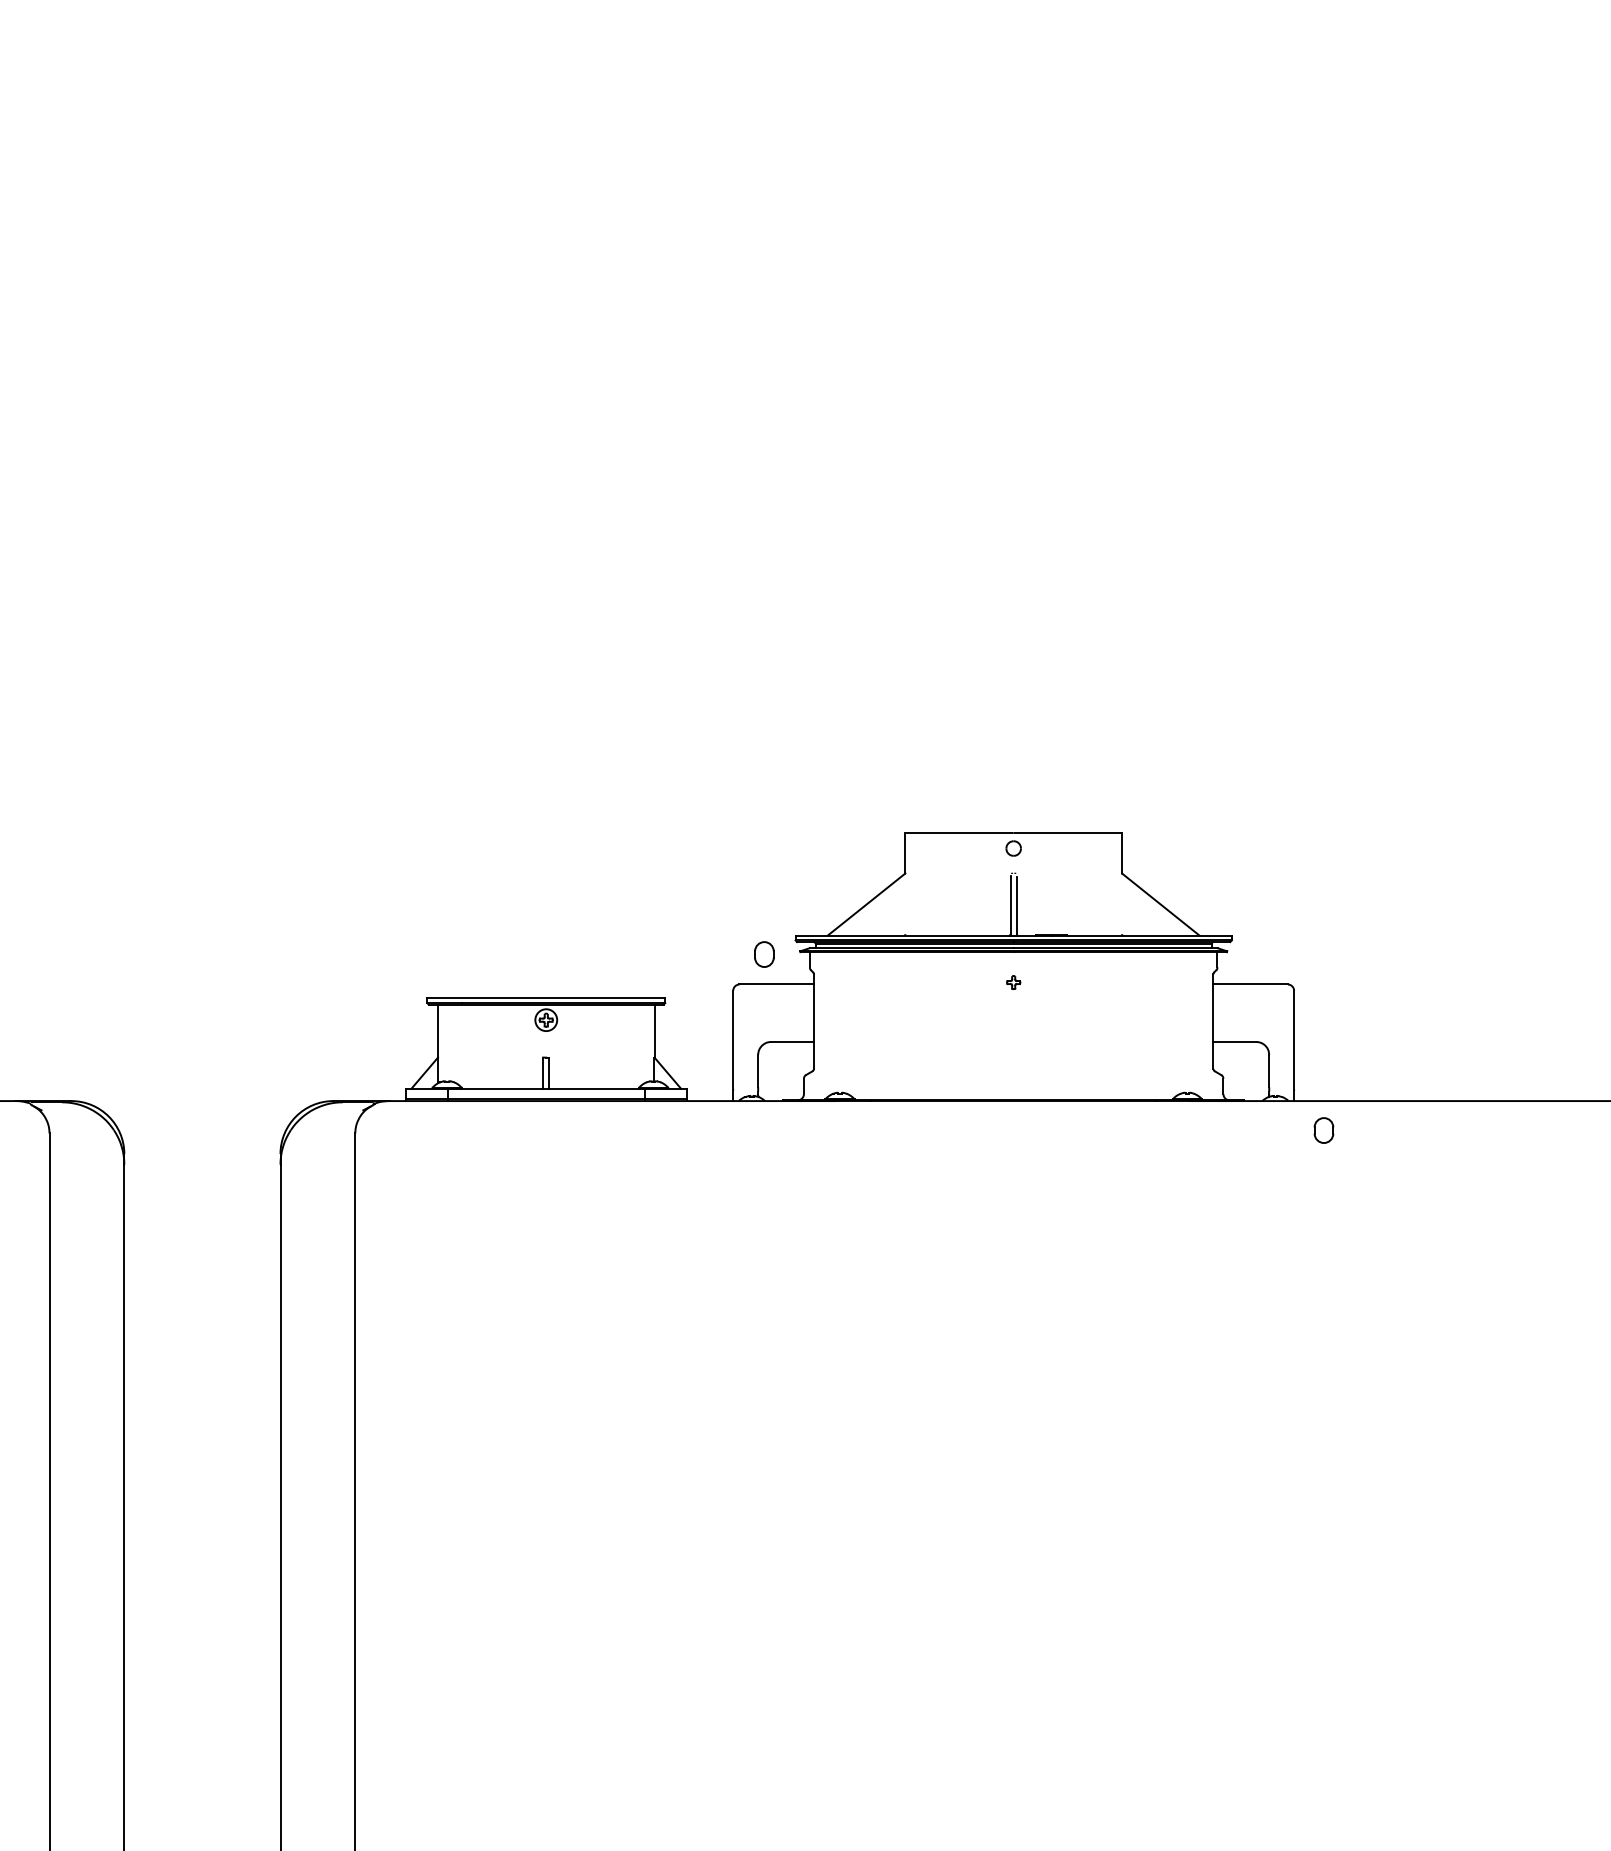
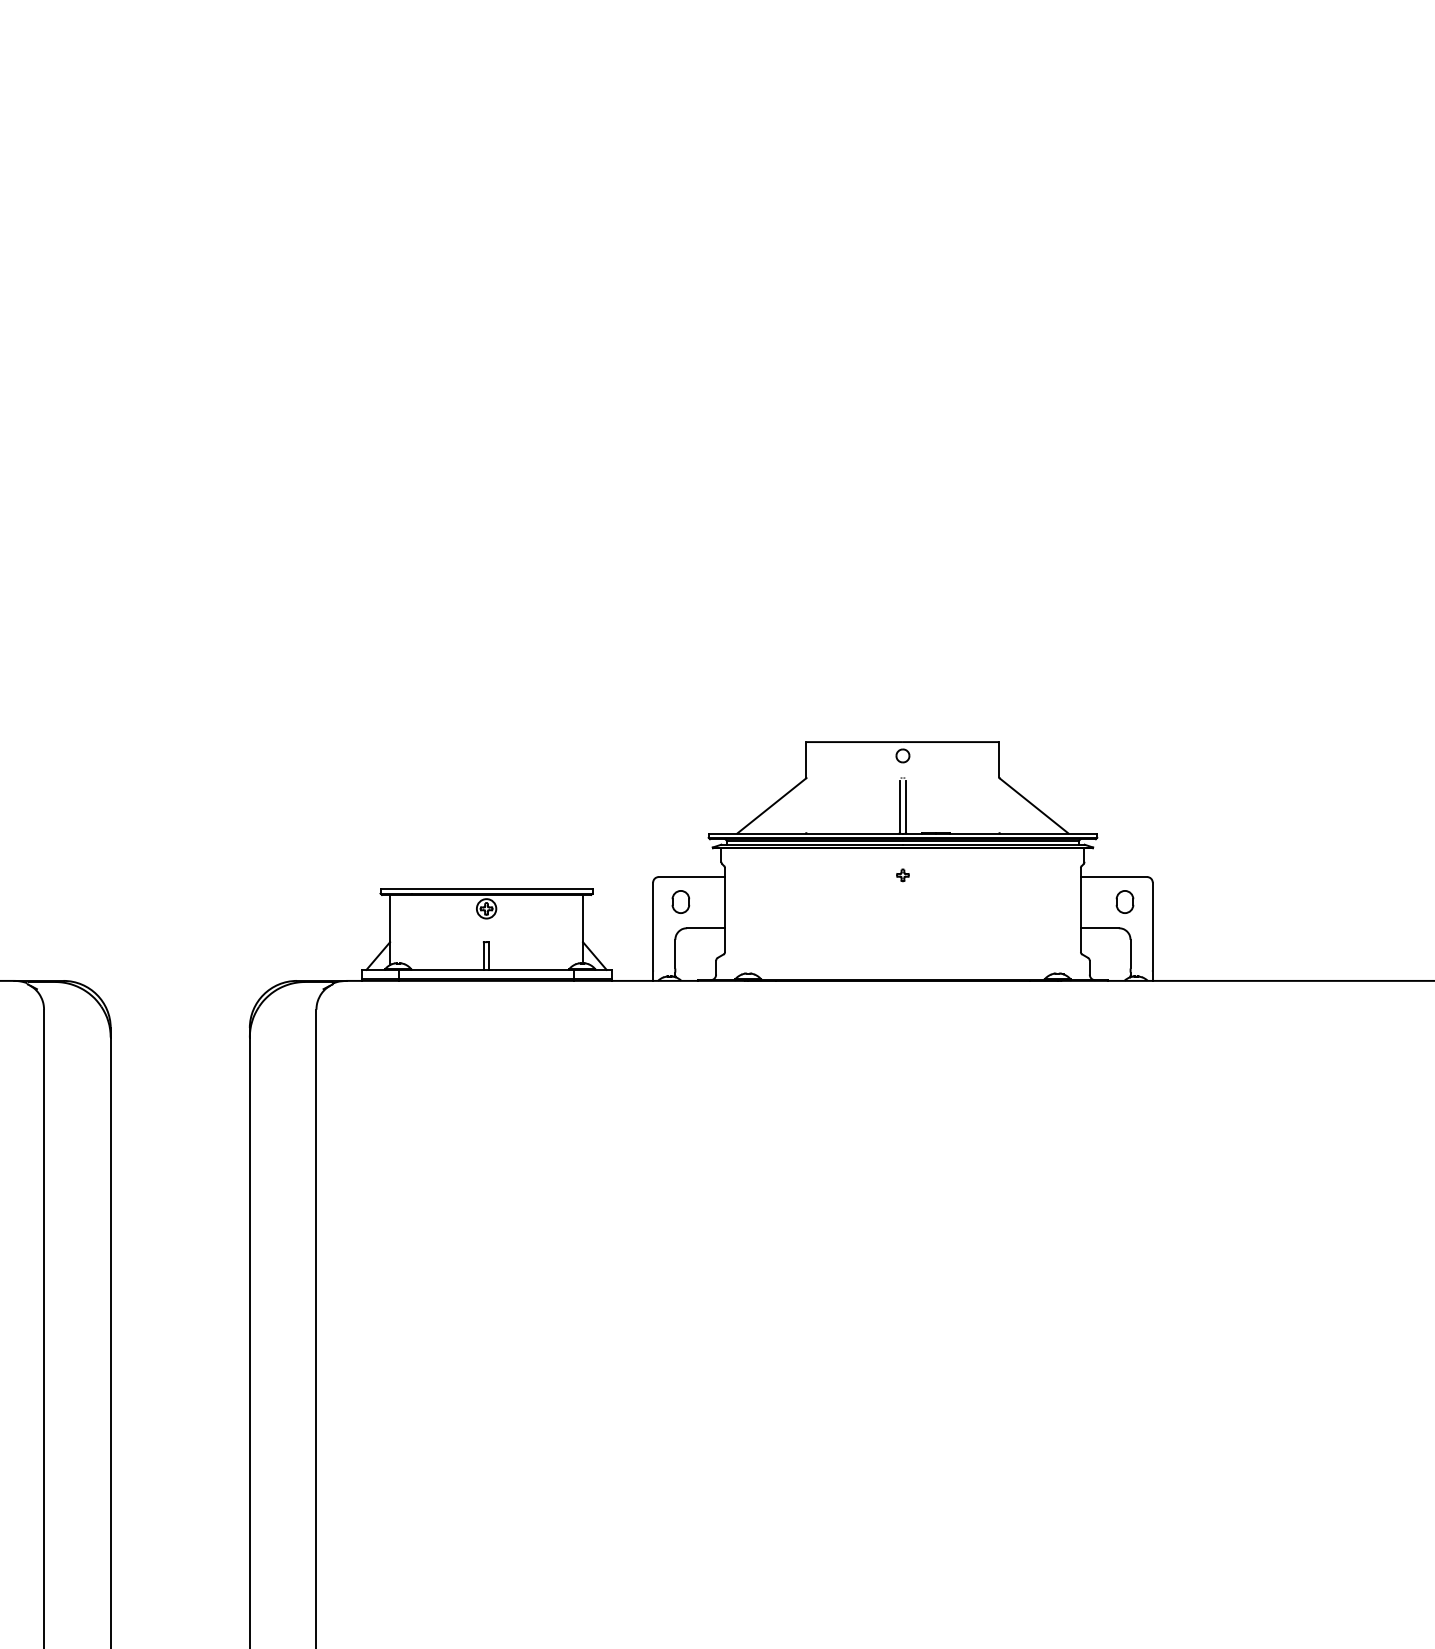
part: (764, 954) -> (680, 901), moved
part: (1323, 1130) -> (1124, 901), moved

